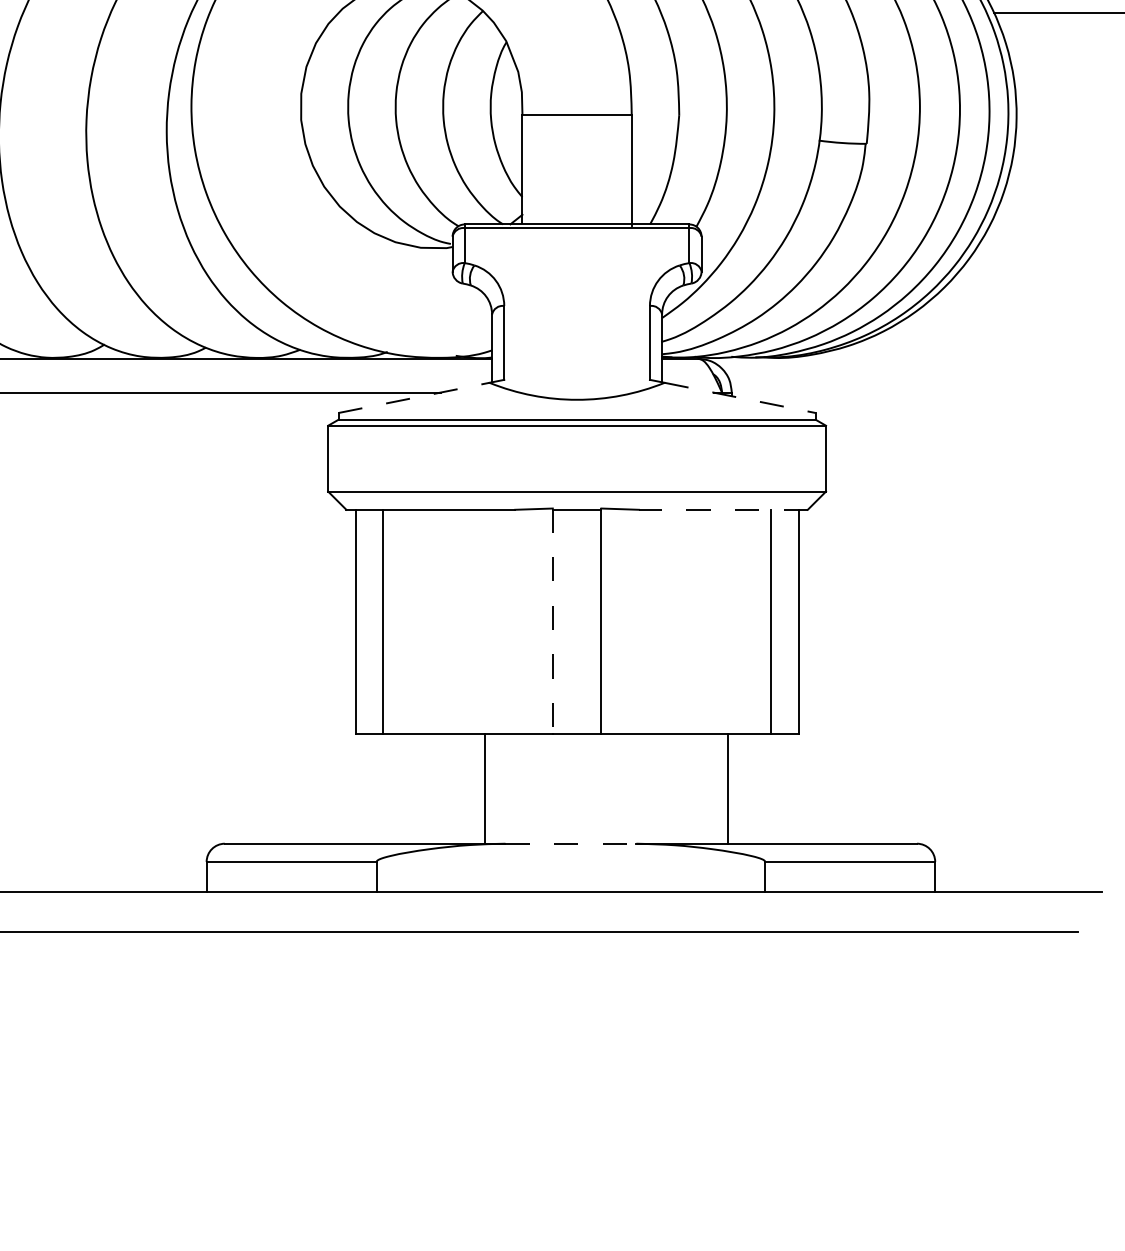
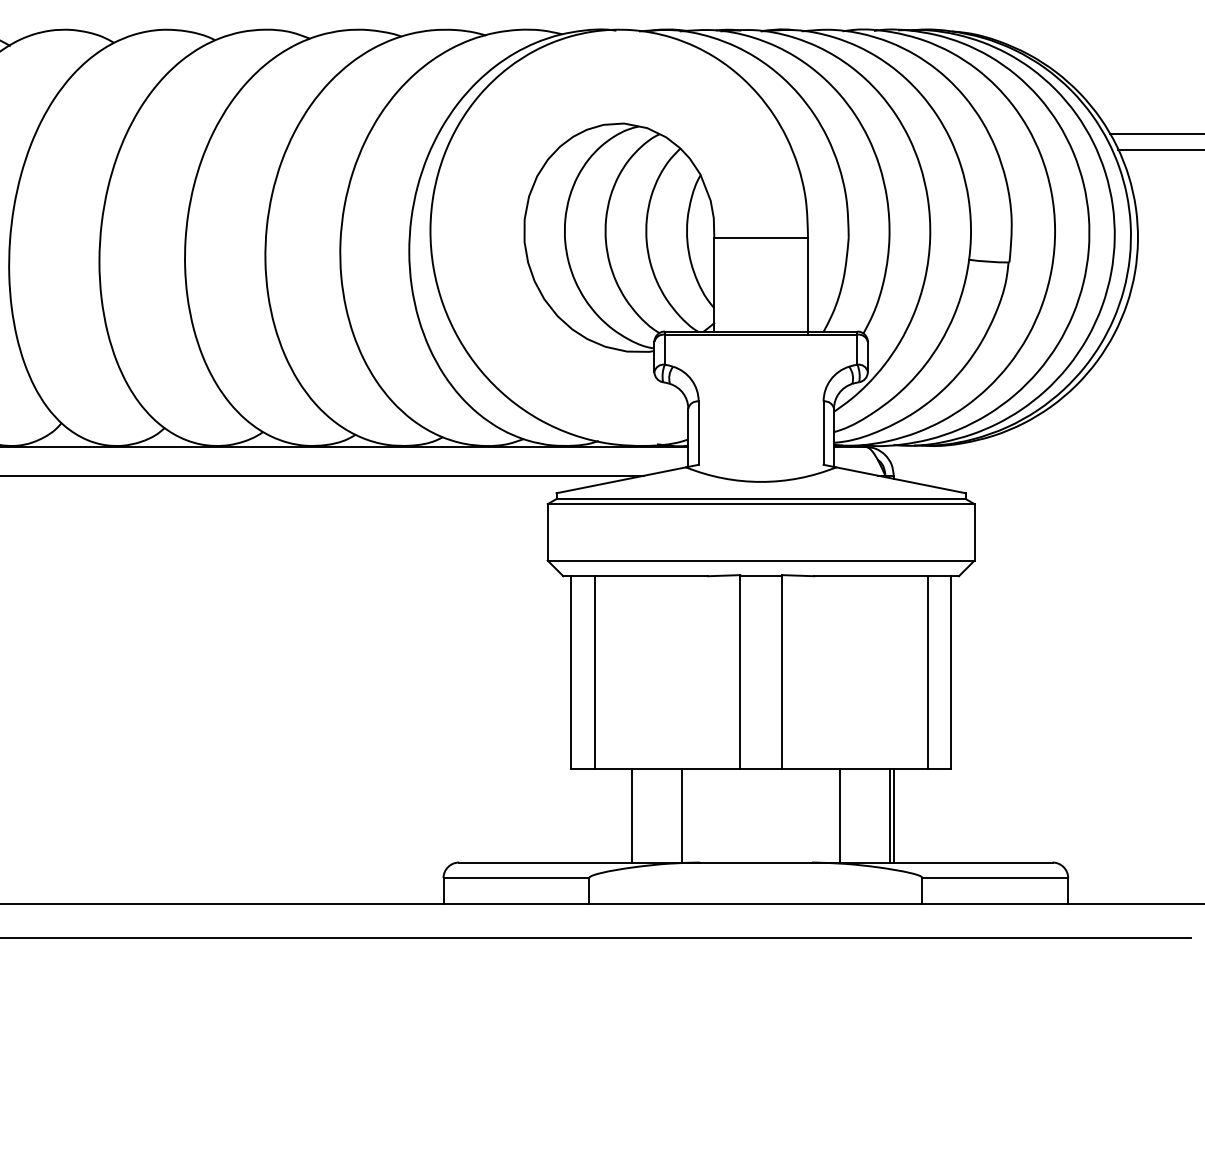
line: (414, 398) -> (621, 480), dashed -> solid
line: (740, 398) -> (901, 480), dashed -> solid
line: (723, 510) -> (886, 576), dashed -> solid
line: (553, 620) -> (740, 671), dashed -> solid
line: (427, 788) -> (632, 815), added
line: (669, 788) -> (840, 815), added
line: (731, 788) -> (893, 815), added
line: (571, 843) -> (756, 862), dashed -> solid

